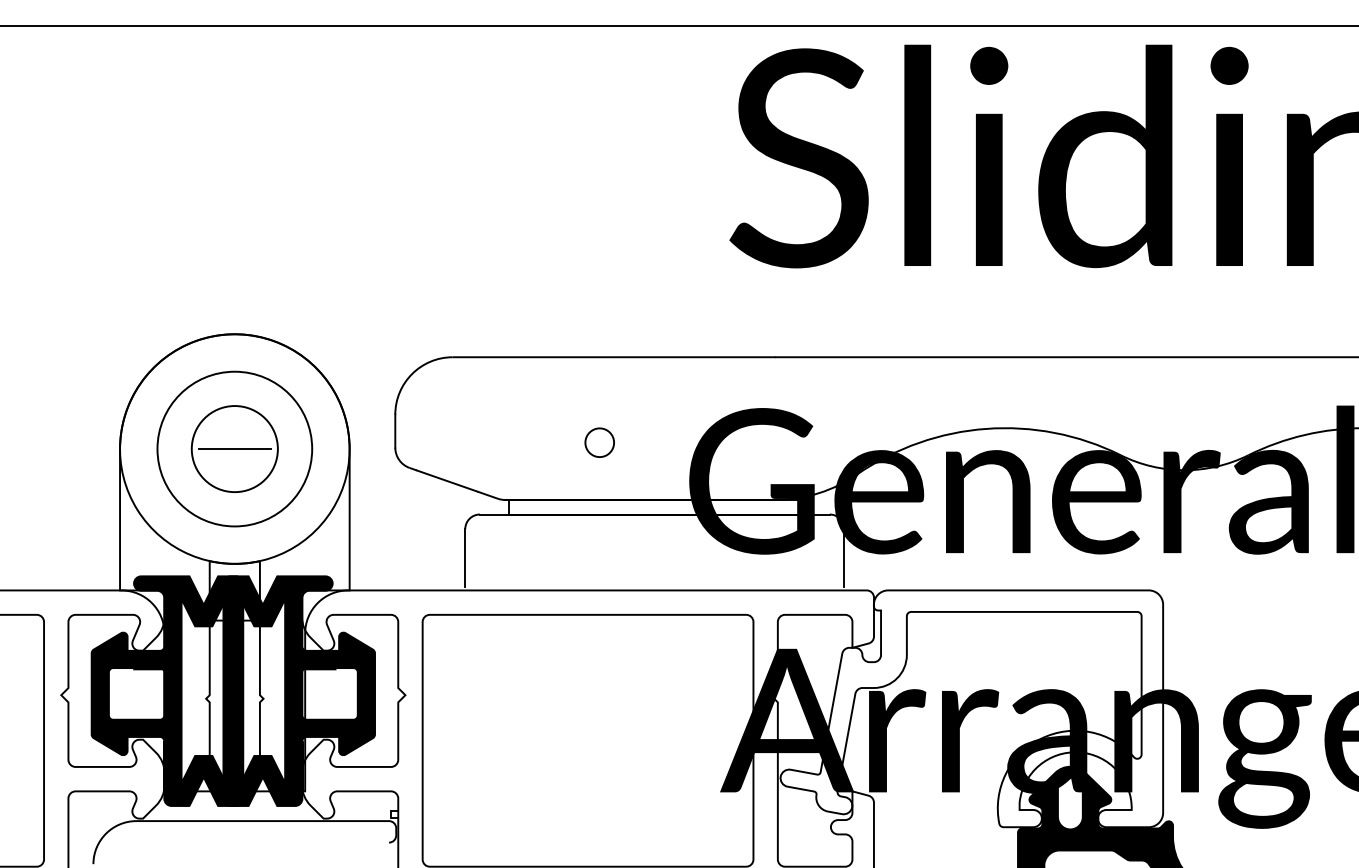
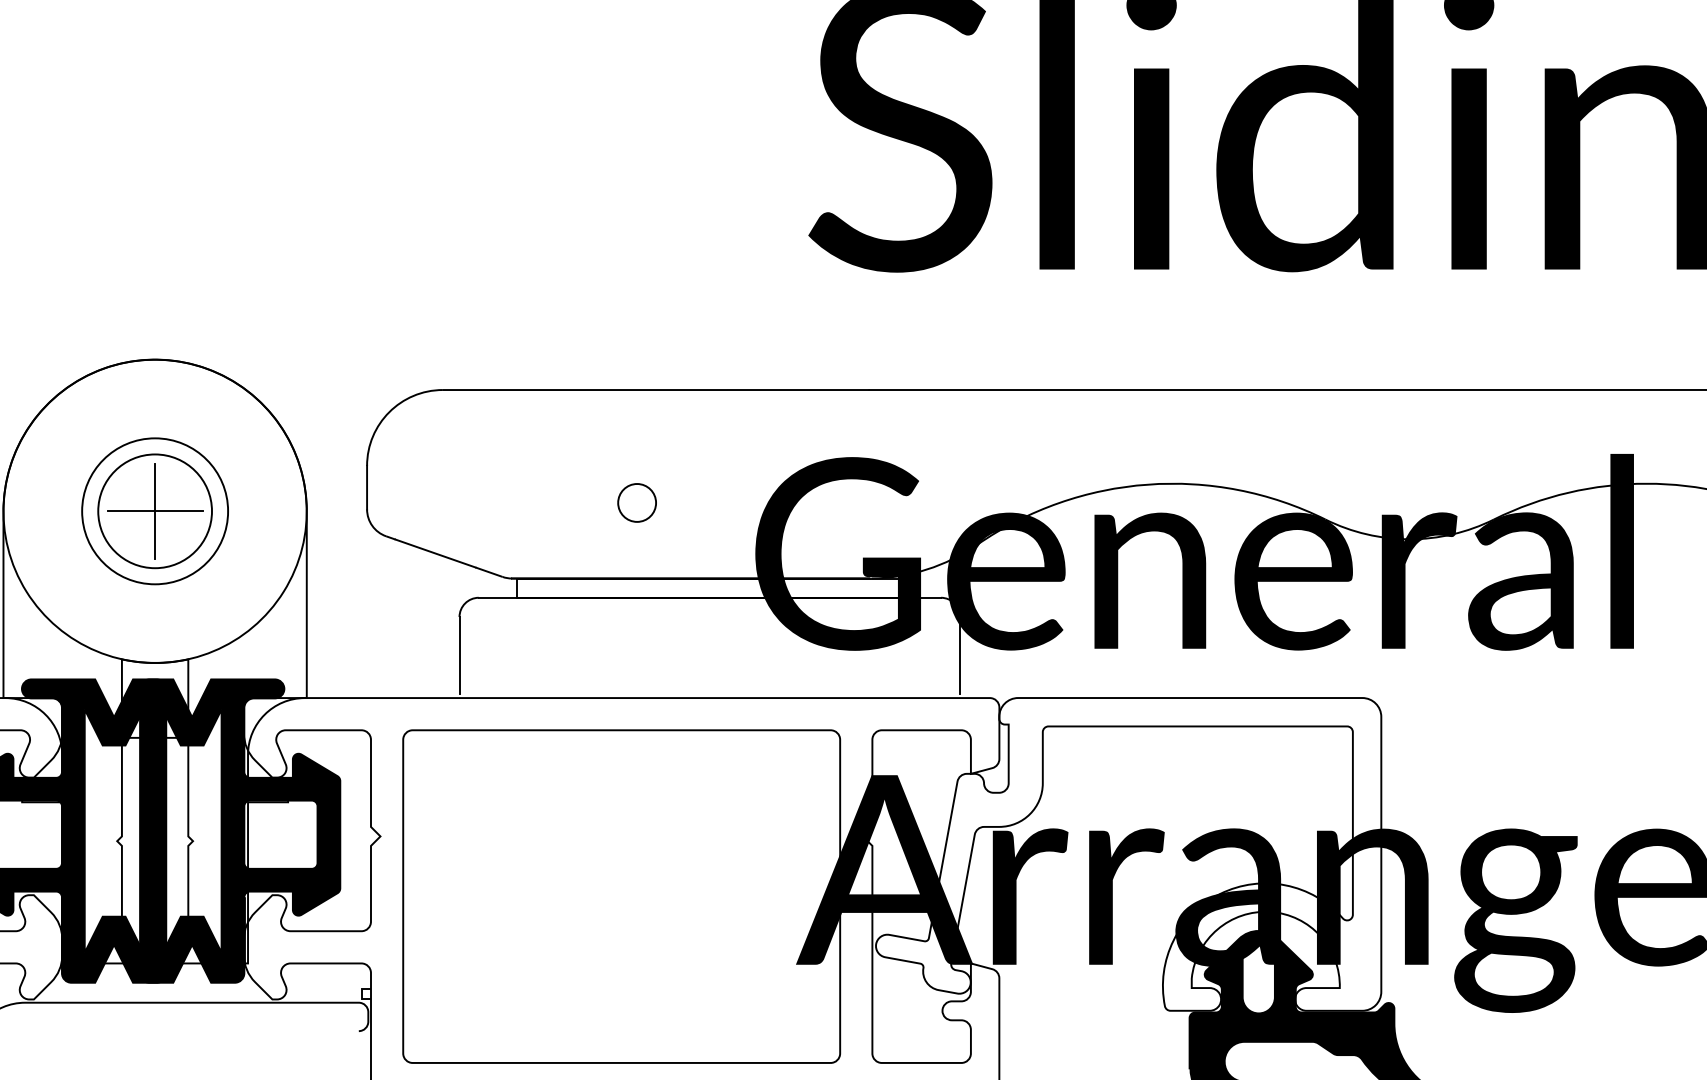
circle: (234, 448) -> (154, 510), size x0.71
line: (234, 448) -> (154, 510), added

